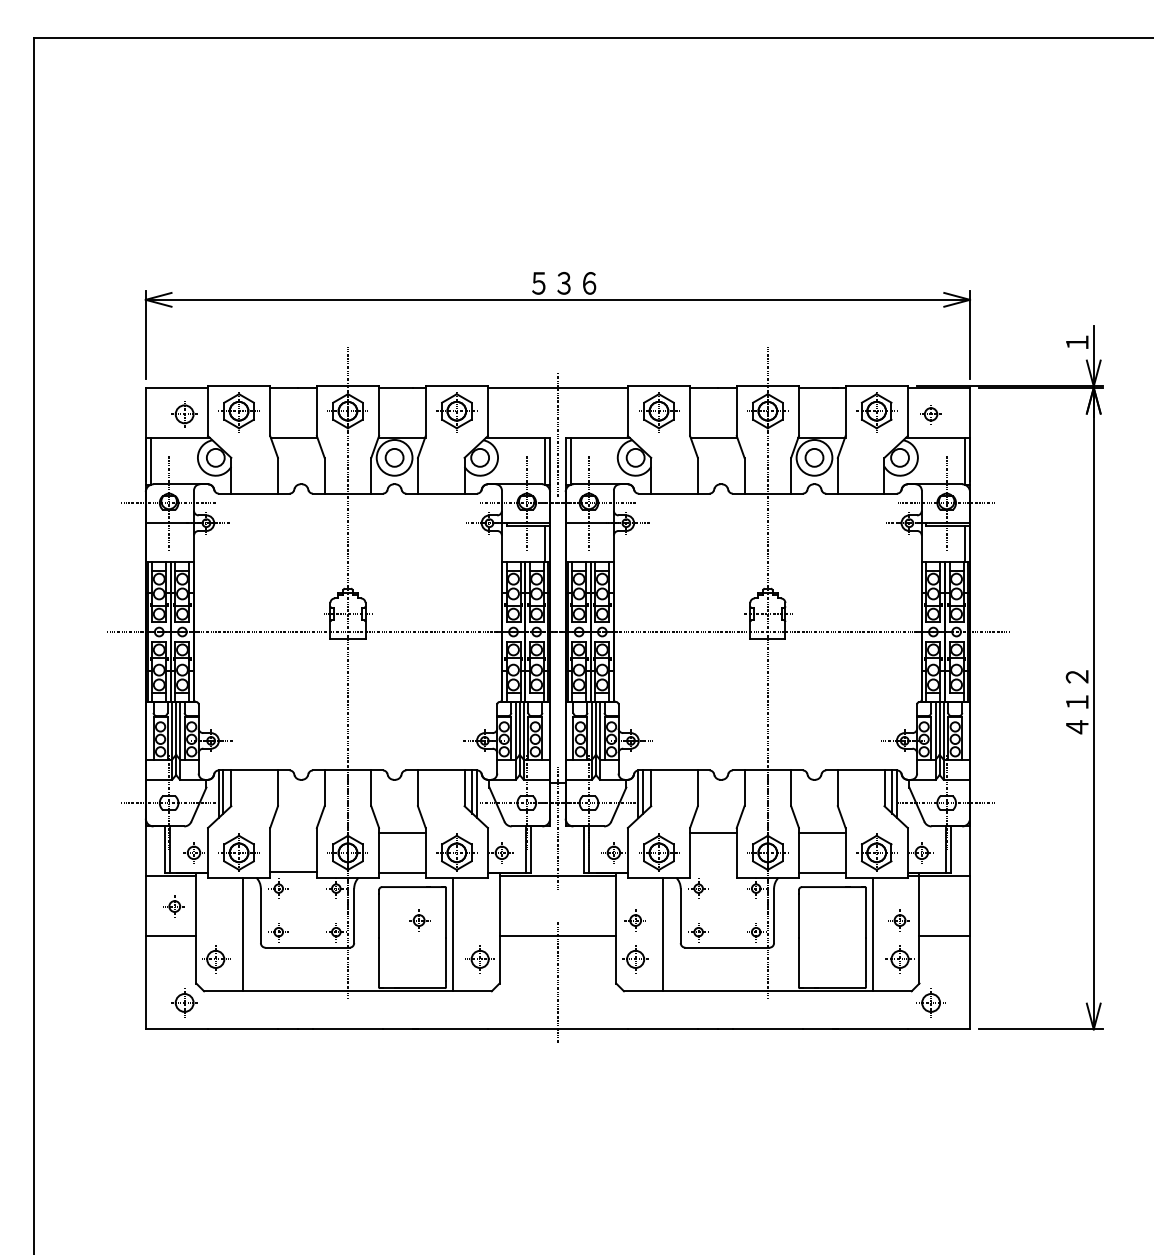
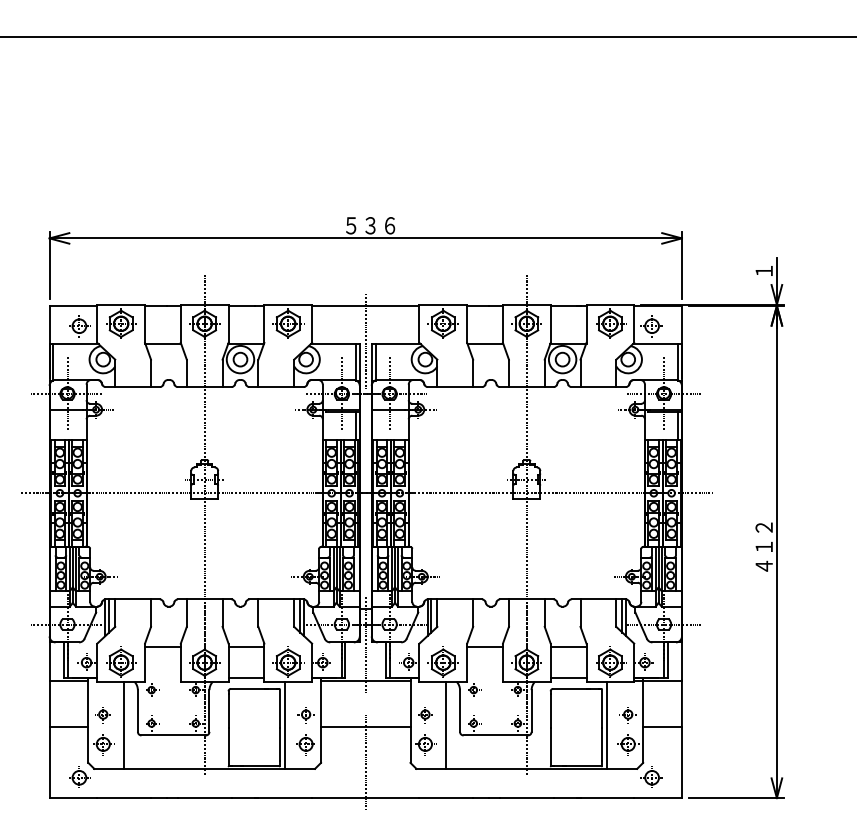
part: (930, 414) -> (651, 326), size x1.43
line: (293, 871) -> (162, 647), moved
part: (173, 906) -> (102, 714), moved
part: (419, 920) -> (306, 714), moved

